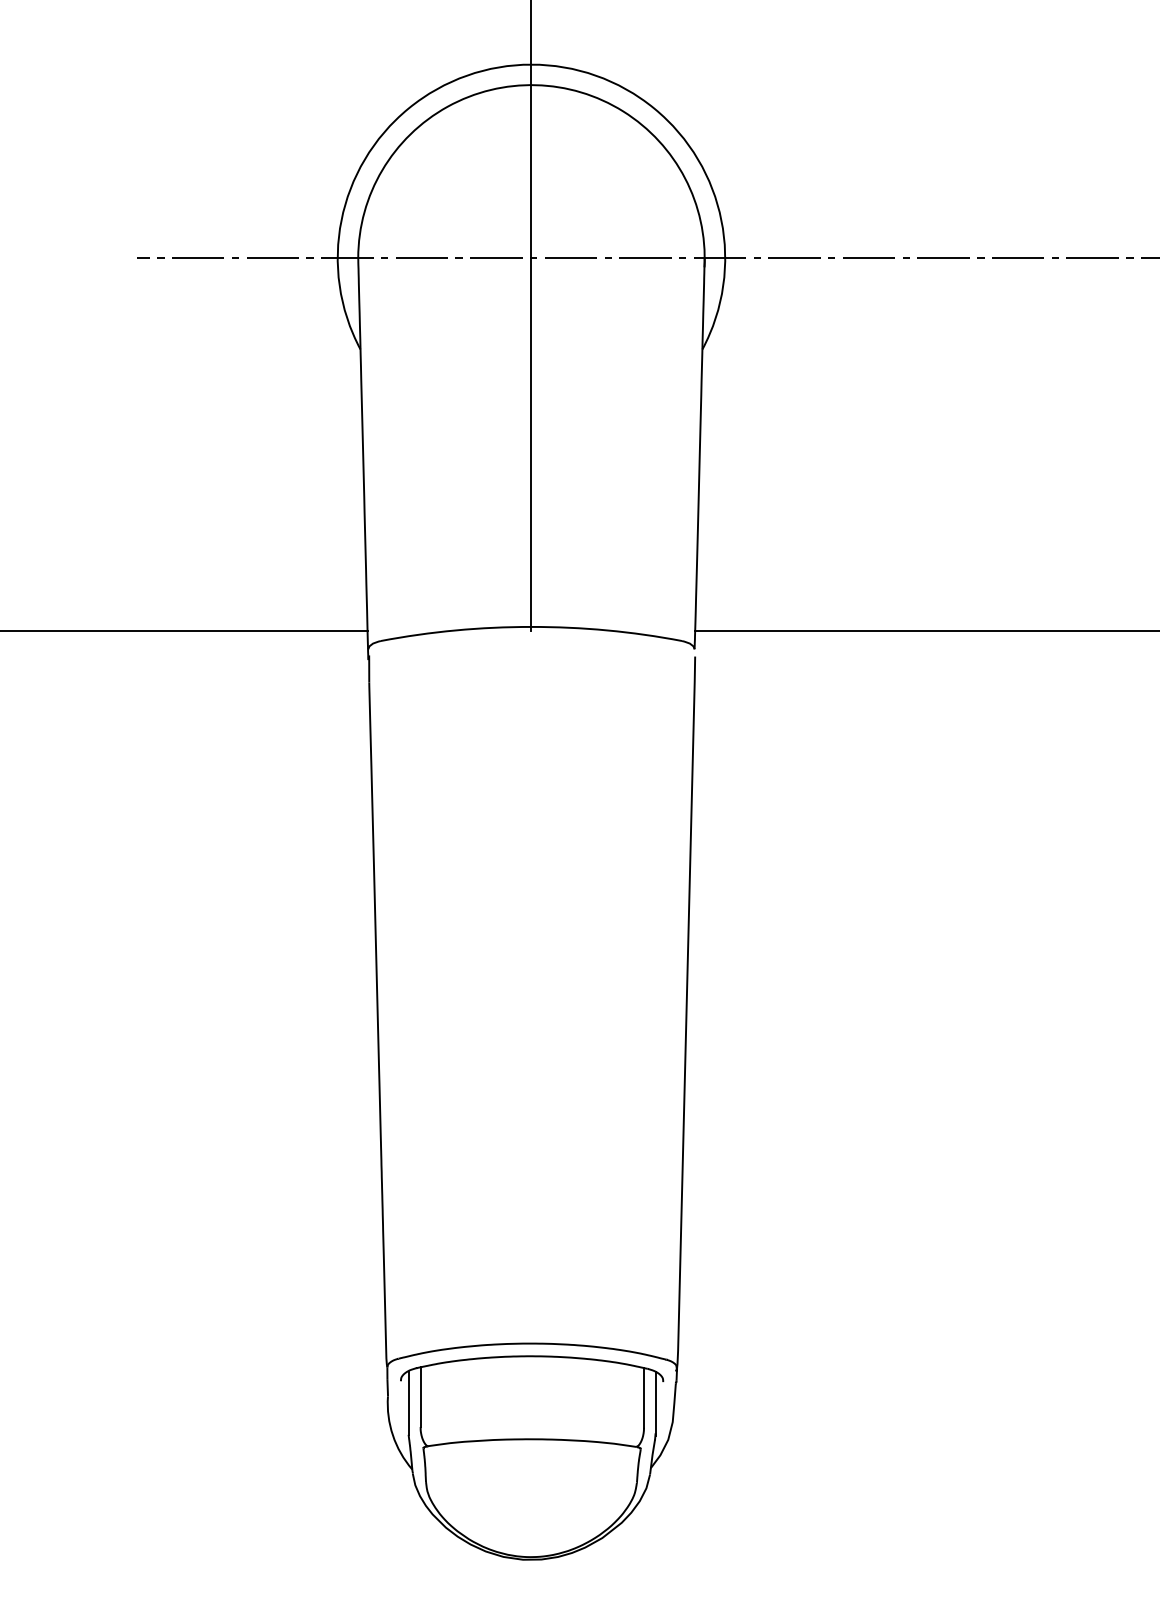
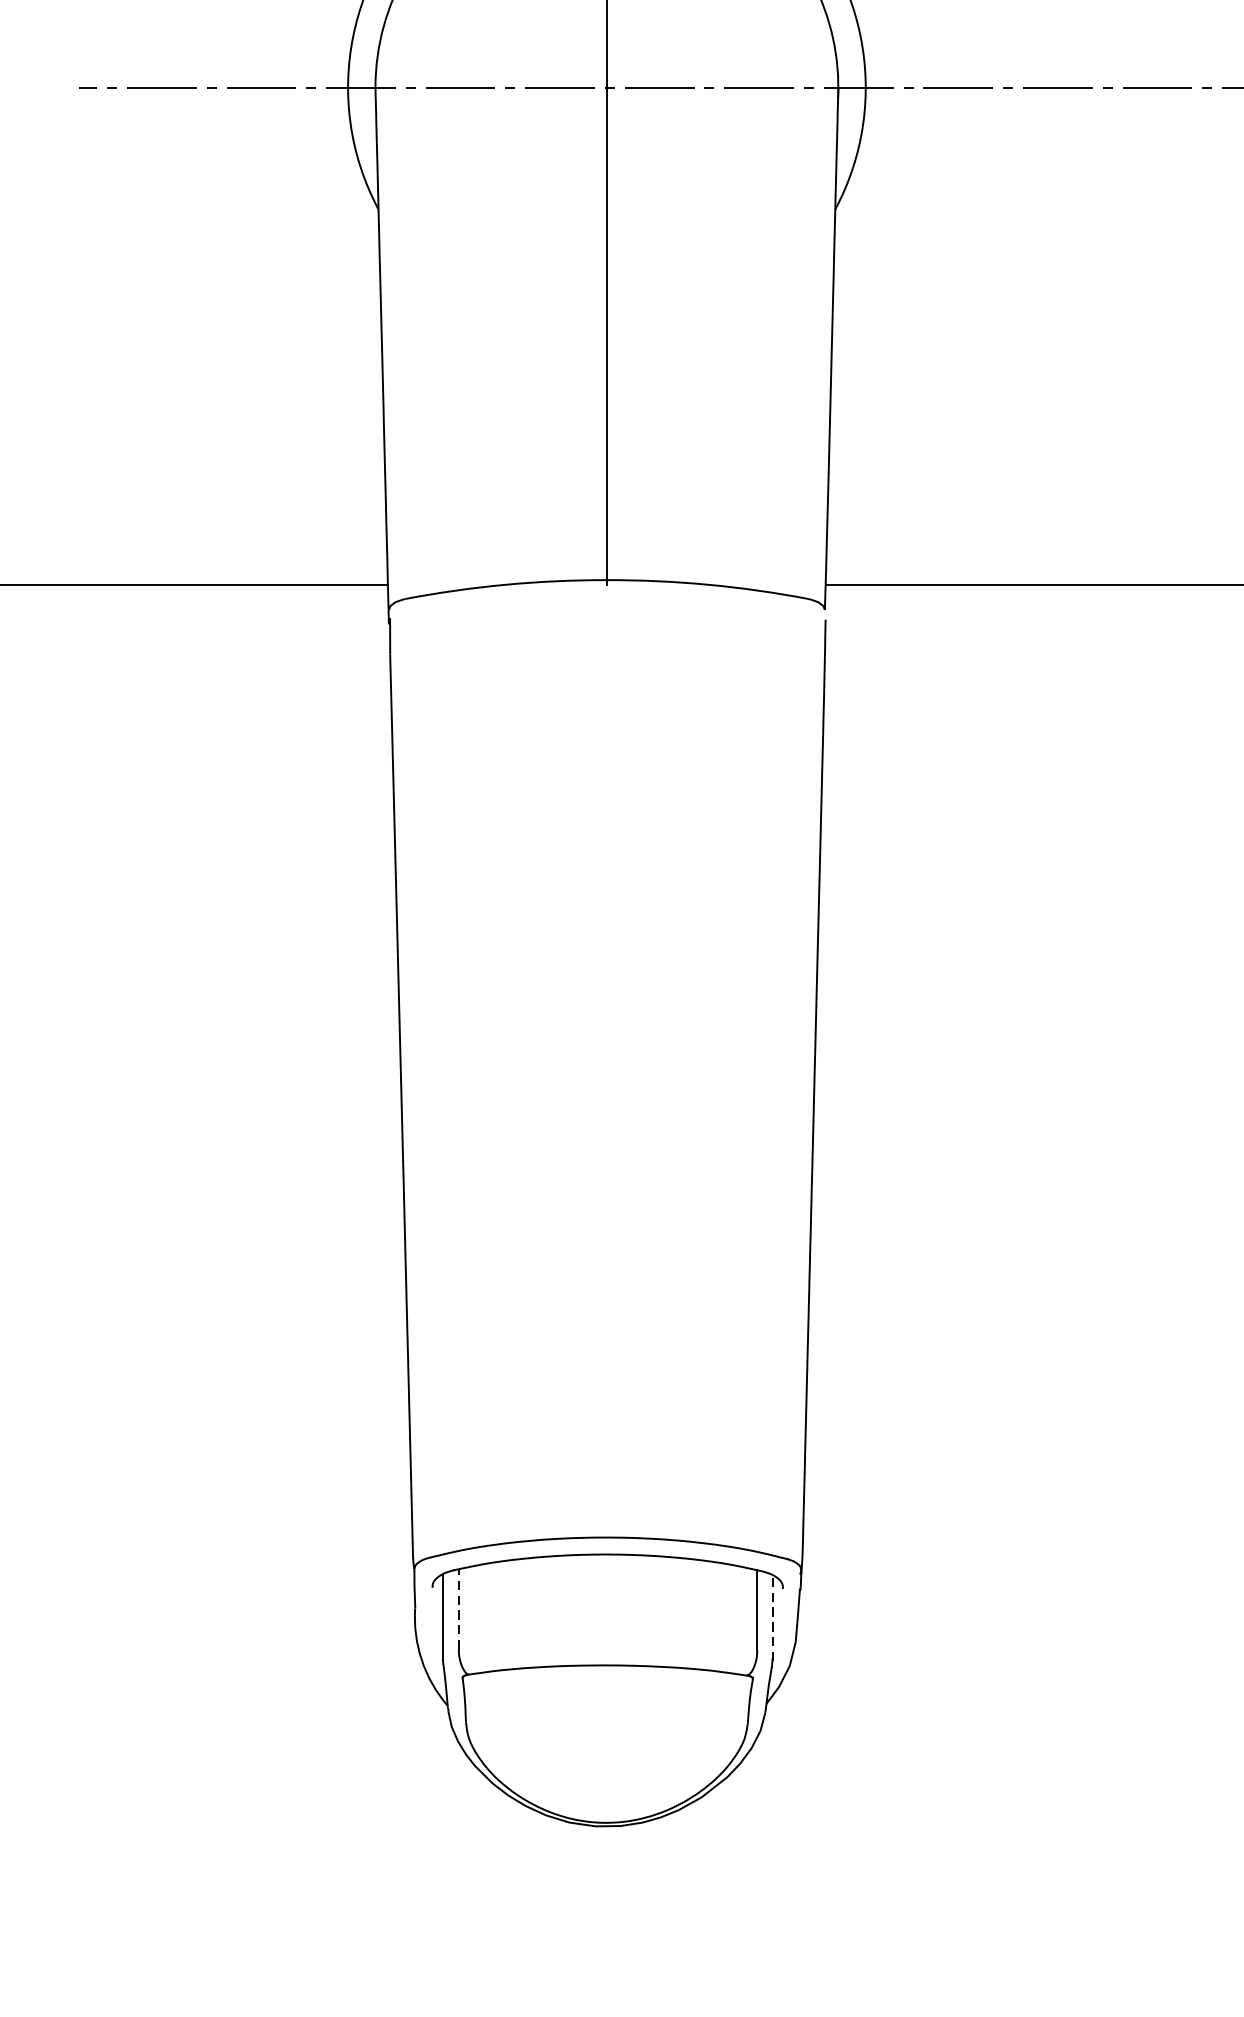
line: (420, 1397) -> (458, 1609), solid -> dashed
line: (655, 1404) -> (772, 1618), solid -> dashed

